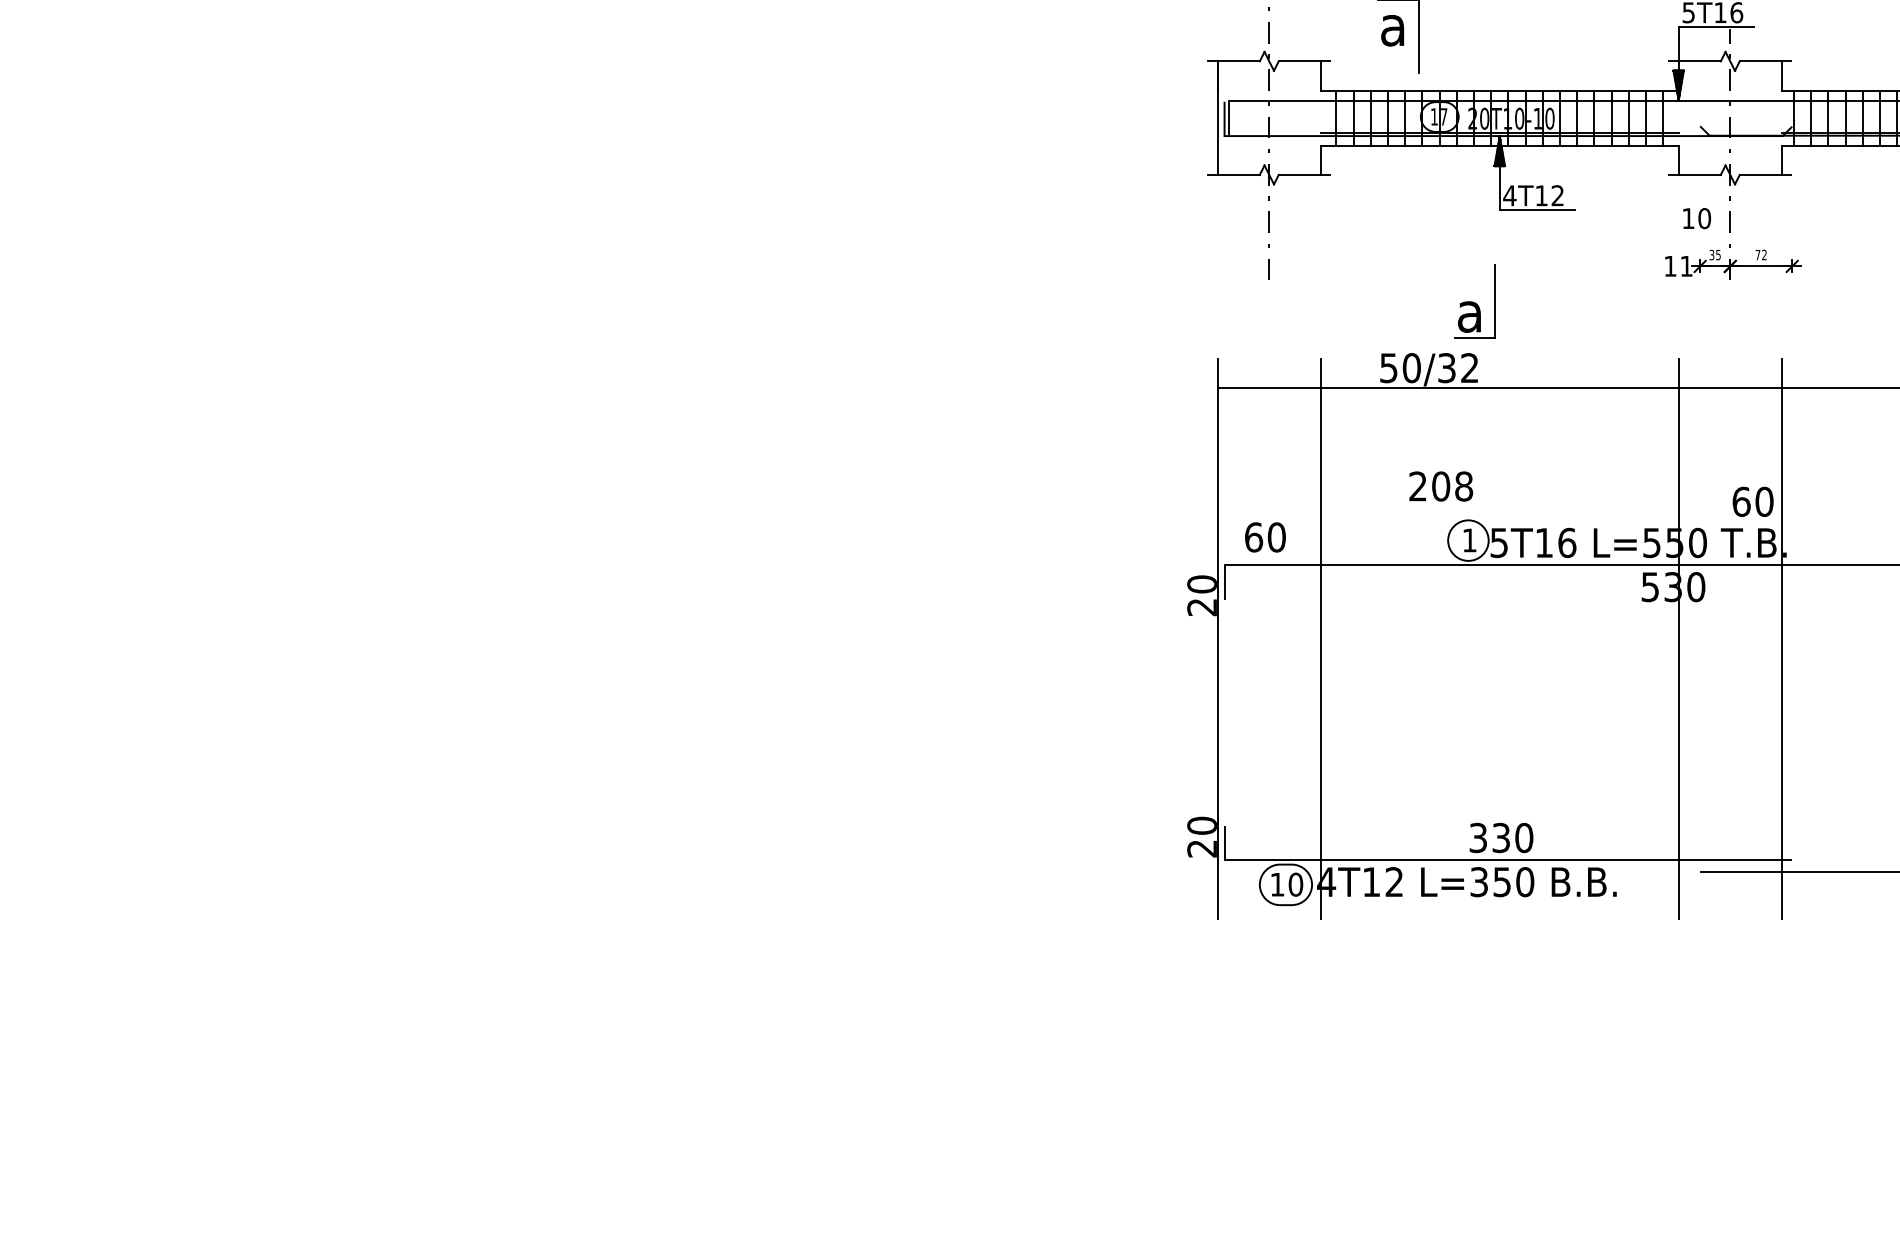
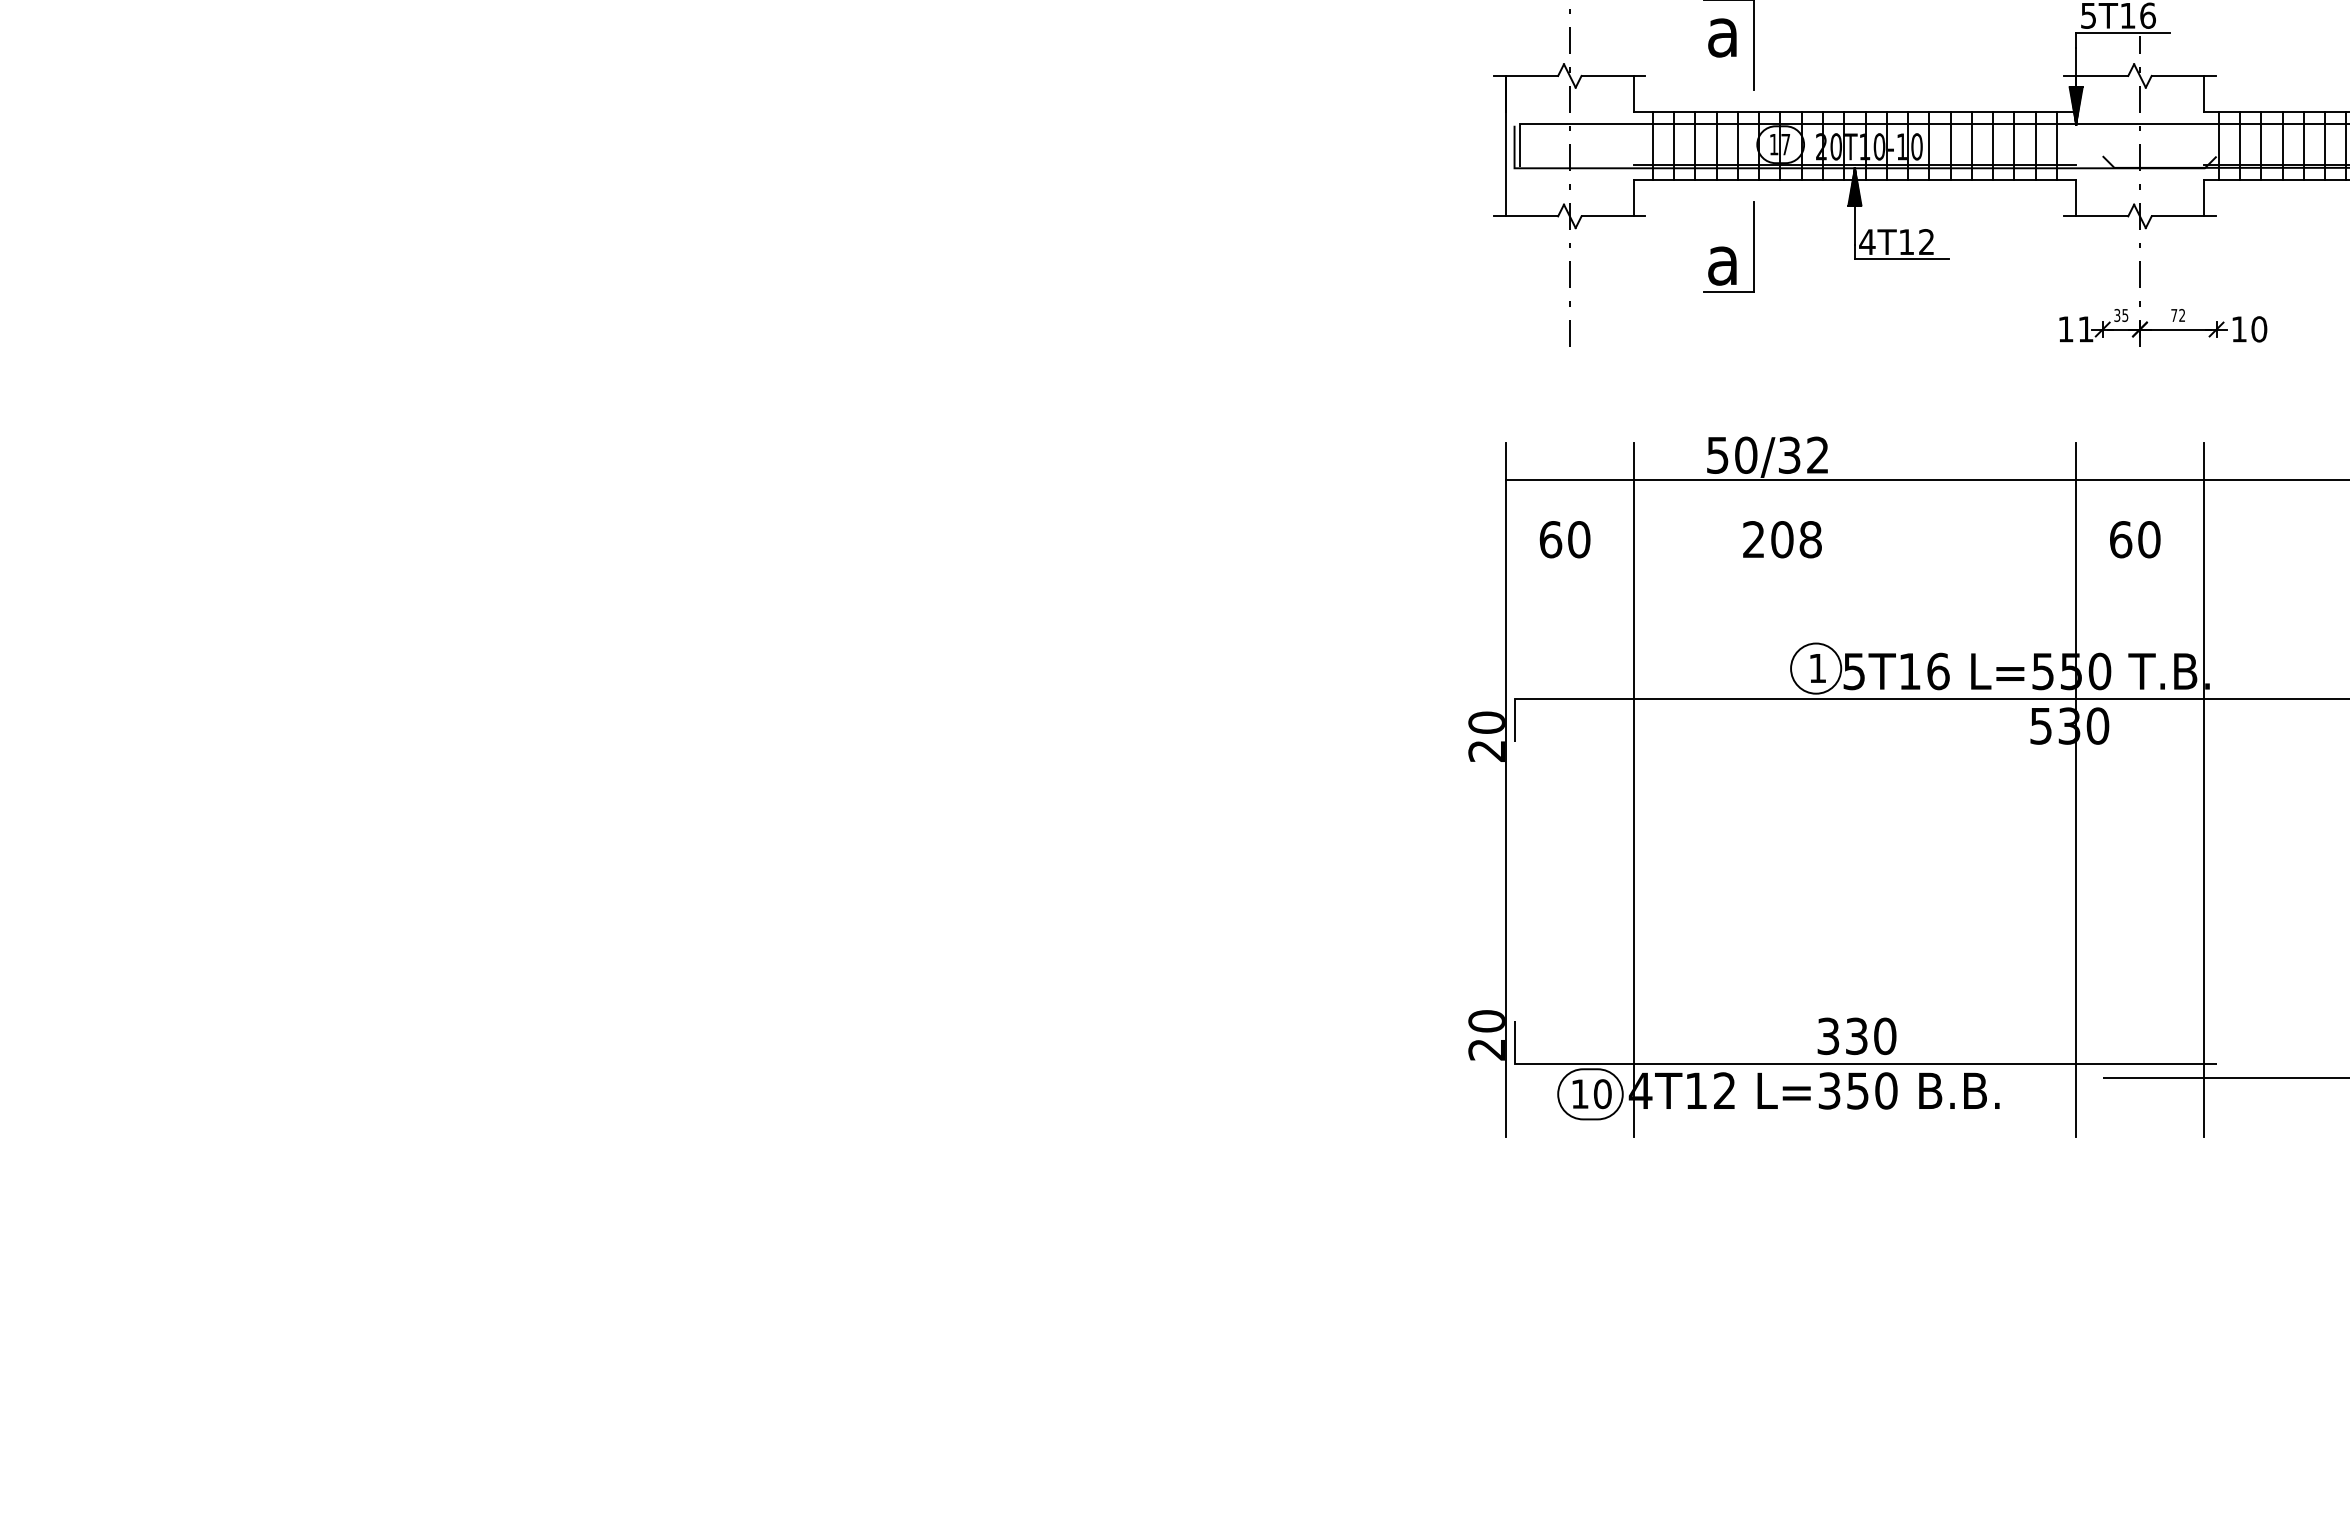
text: (1696, 218) -> (2249, 329), moved
part: (1474, 301) -> (1728, 246), moved
text: (1441, 486) -> (1782, 539), moved
text: (1753, 501) -> (2135, 539), moved
text: (1264, 537) -> (1564, 539), moved

